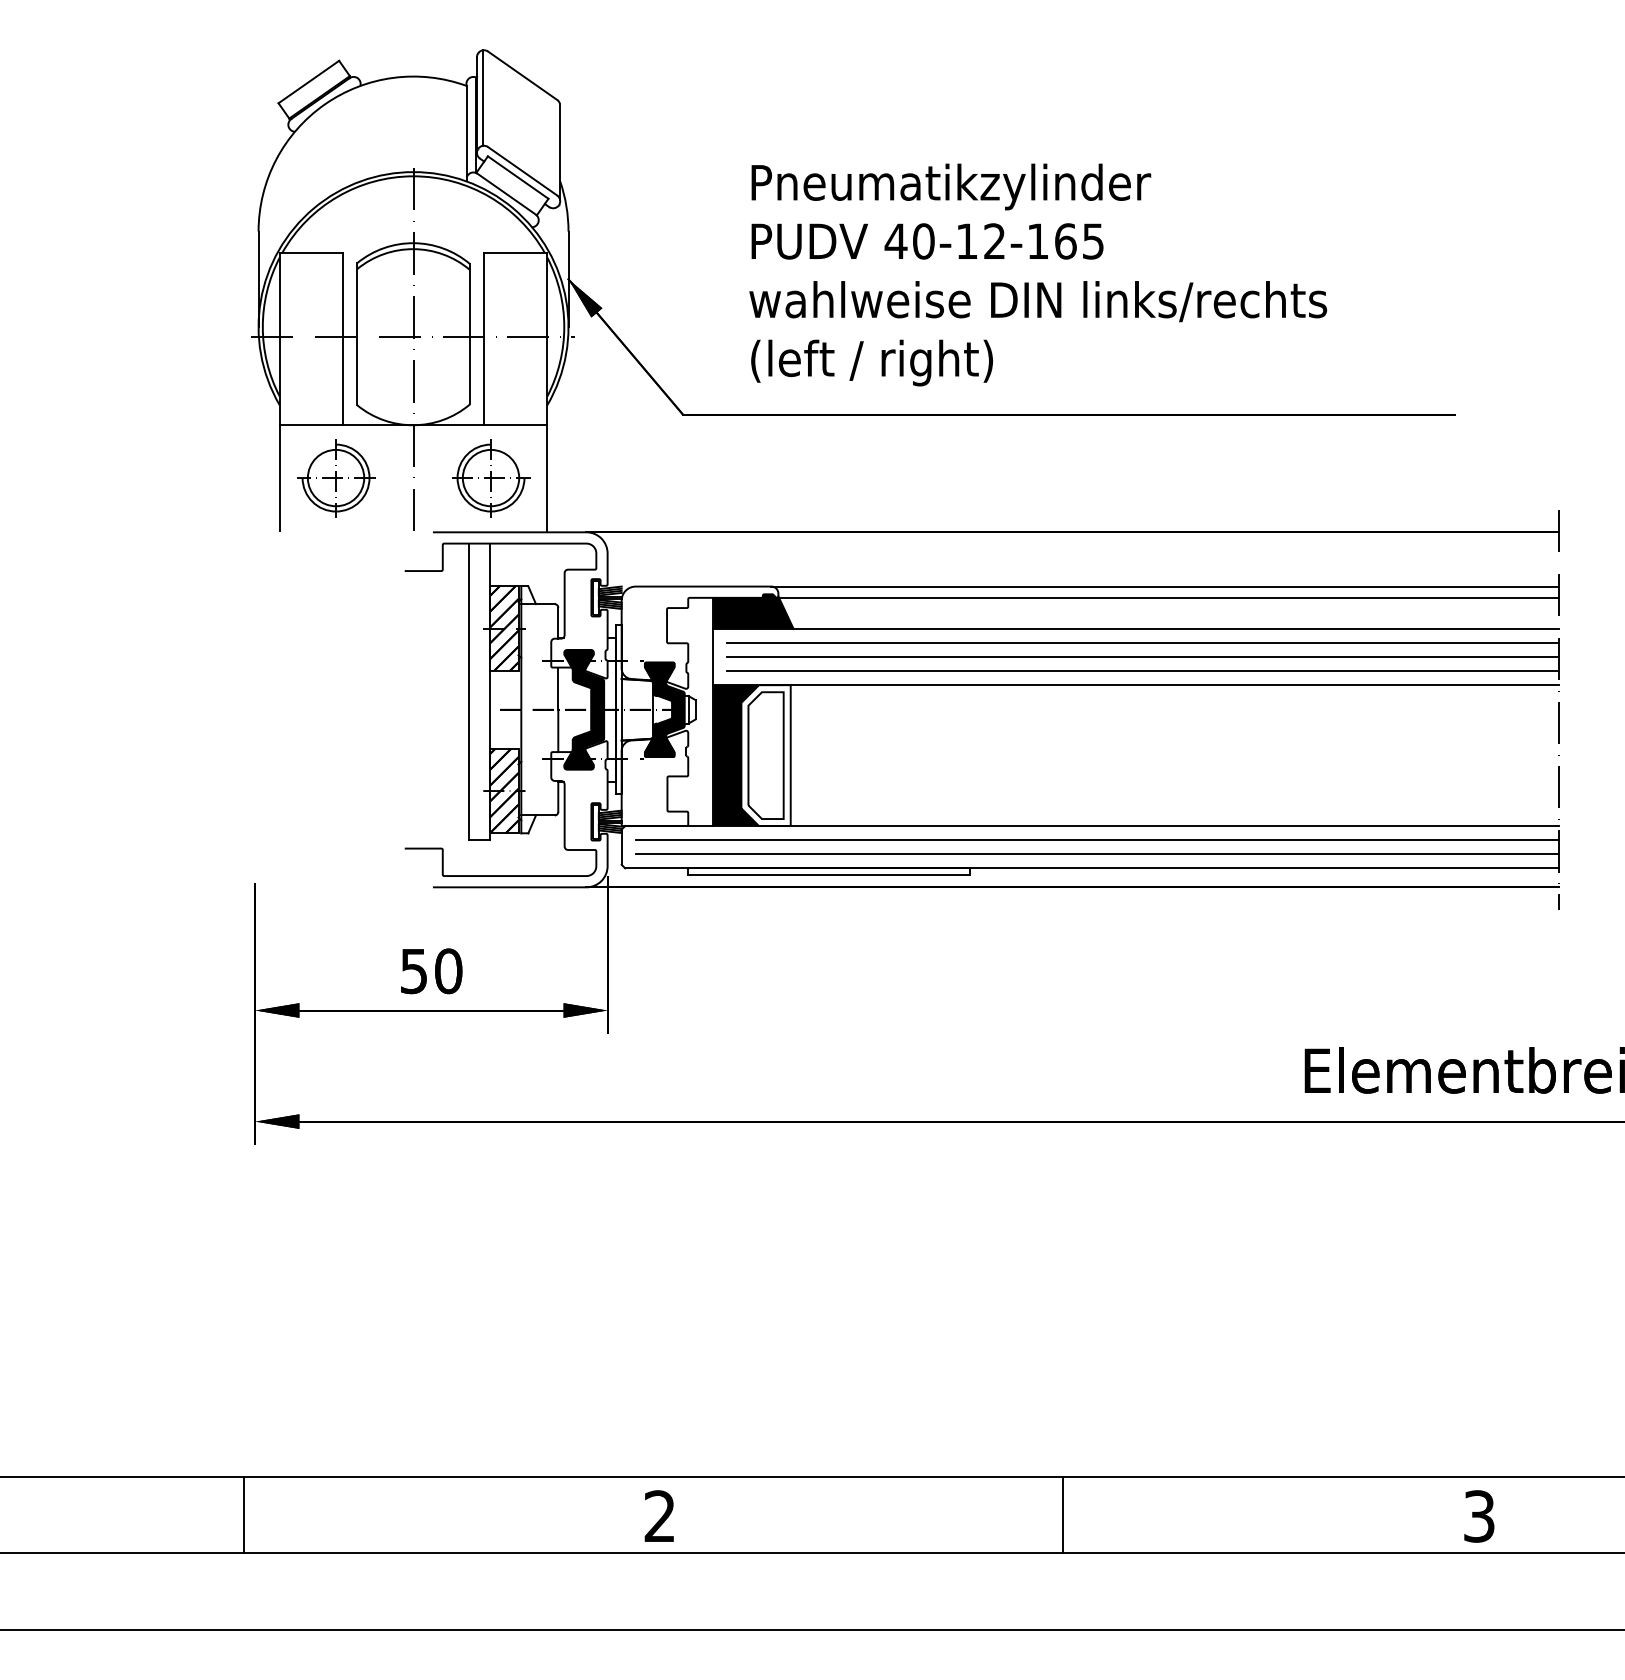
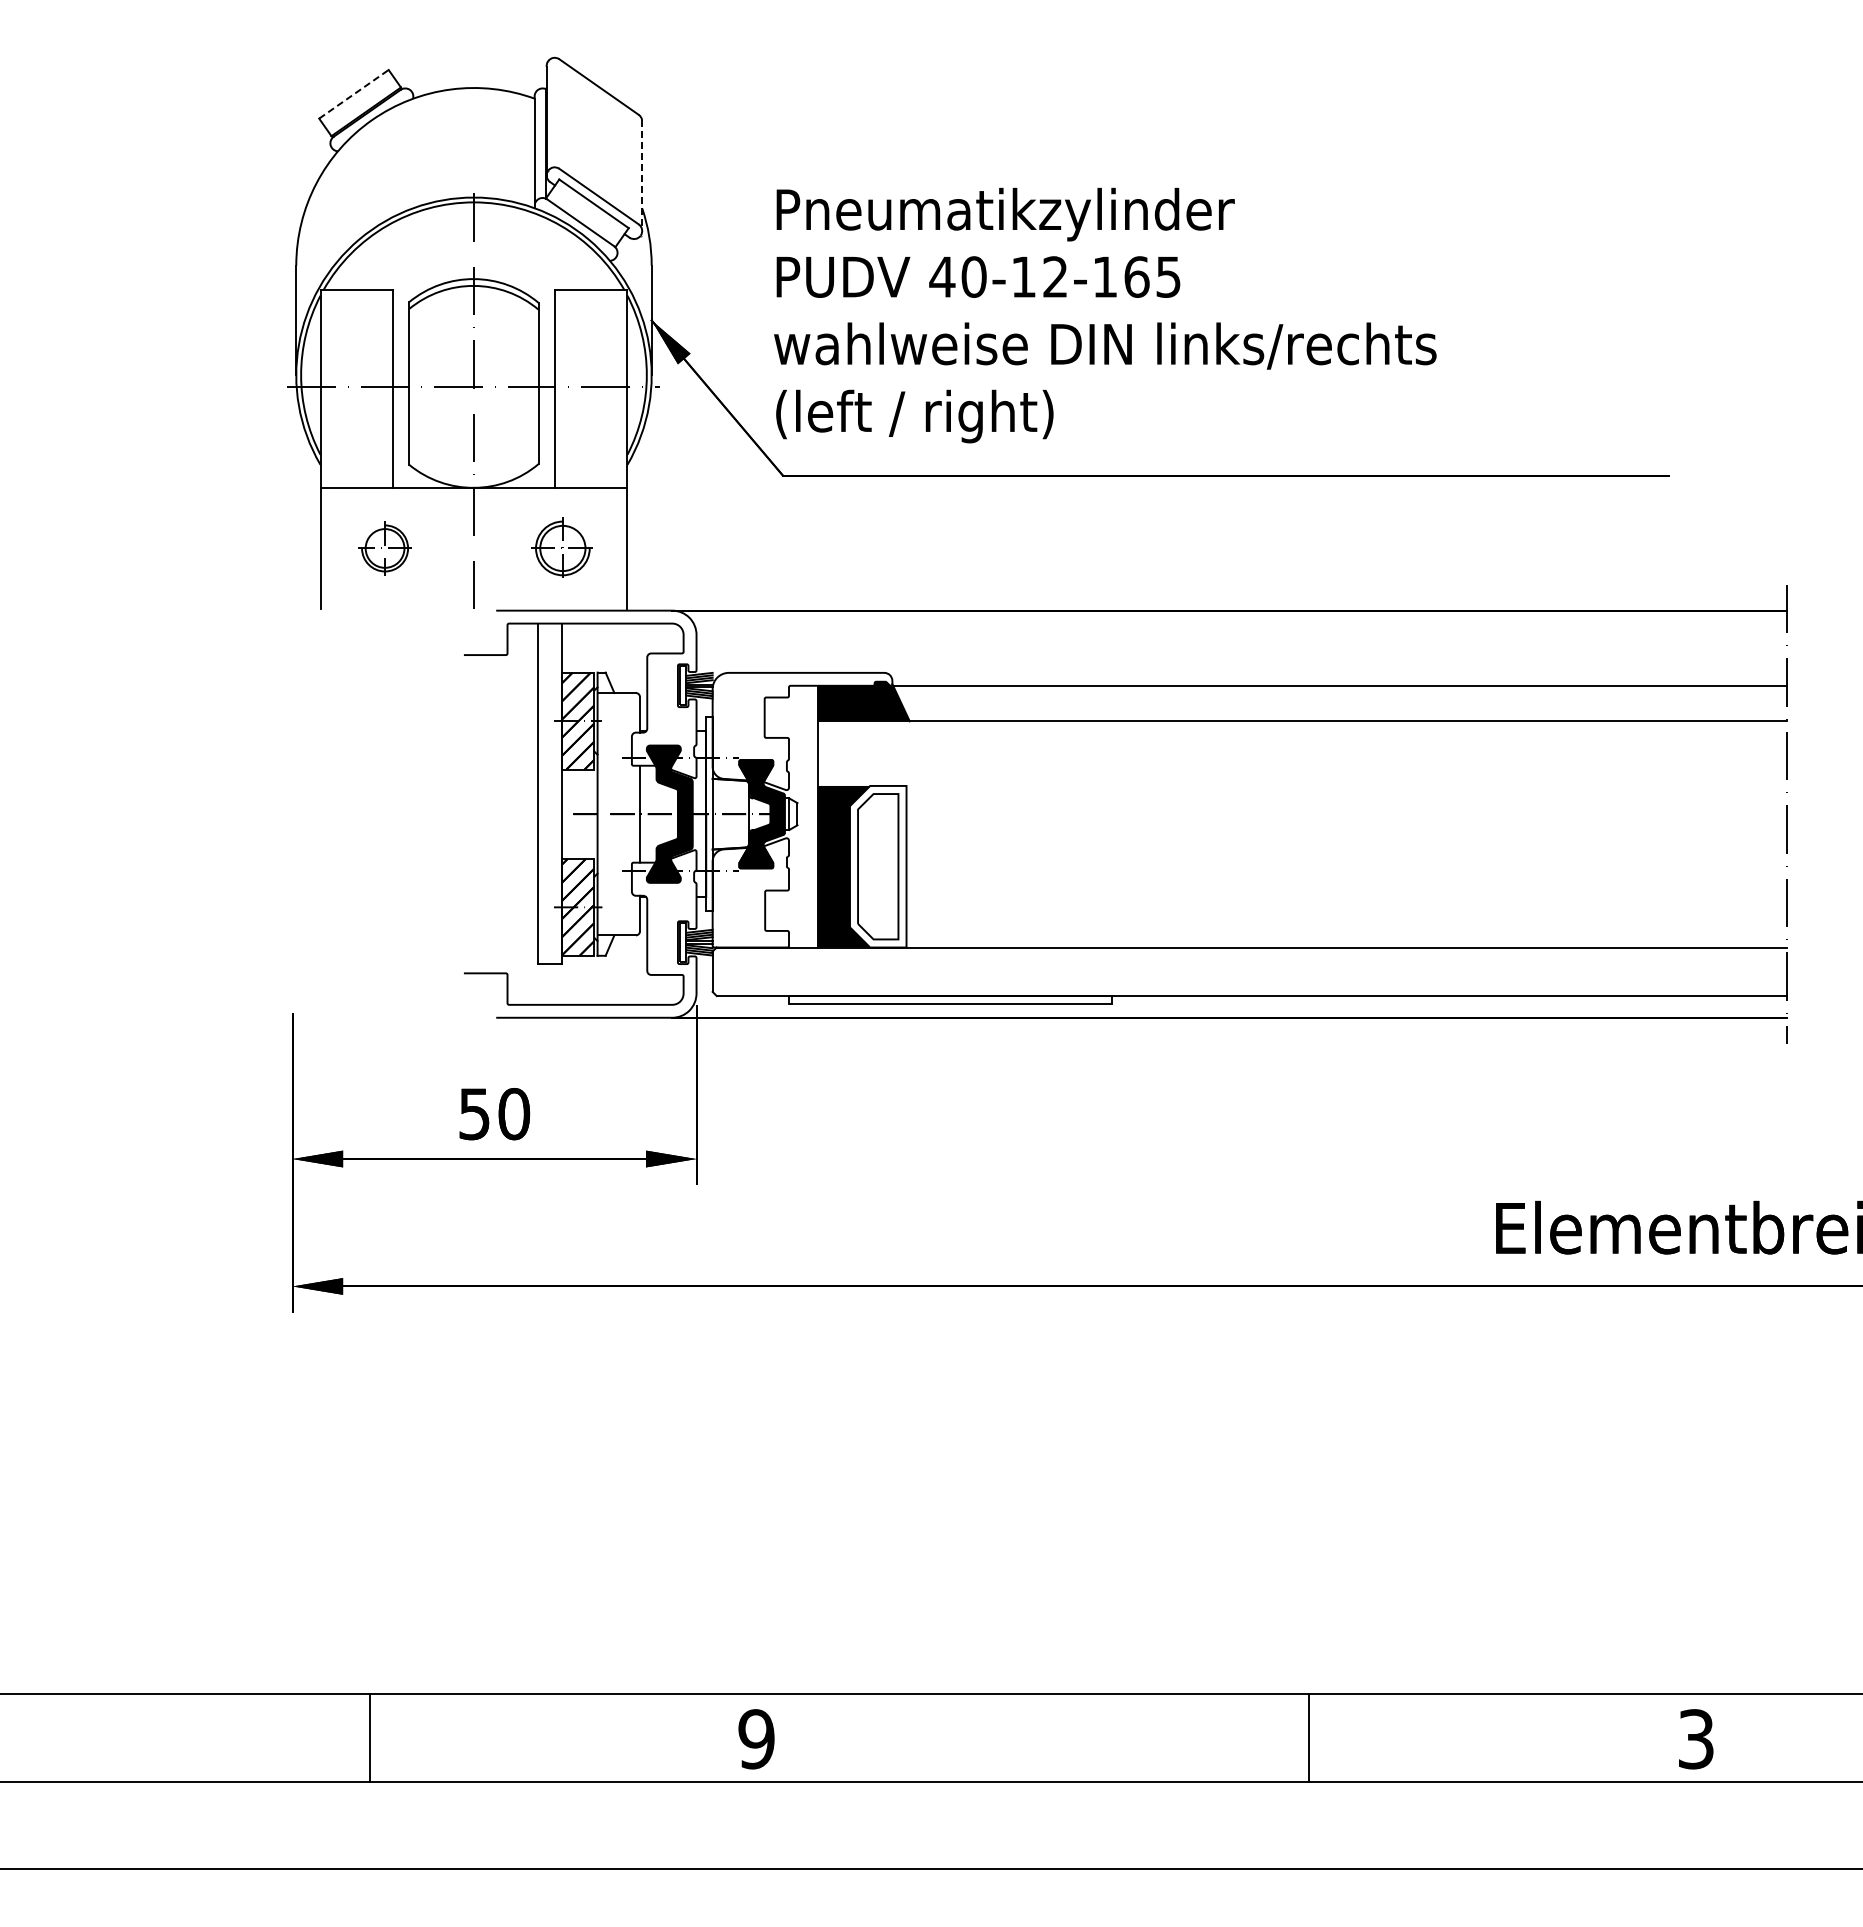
line: (309, 82) -> (354, 94), solid -> dashed
line: (482, 97) -> (553, 112), removed
line: (560, 151) -> (642, 174), solid -> dashed
text: (1038, 274) -> (1105, 315), moved
part: (335, 478) -> (384, 548), size x0.6
part: (490, 478) -> (562, 548), size x0.7
line: (1164, 586) -> (1335, 672), removed
line: (1142, 642) -> (1310, 737), removed
line: (1142, 656) -> (1310, 753), removed
line: (1142, 670) -> (1310, 769), removed
line: (1136, 684) -> (1302, 785), removed
line: (1096, 840) -> (1257, 963), removed
line: (1096, 853) -> (1257, 979), removed
line: (243, 1514) -> (369, 1737), moved
line: (1063, 1514) -> (1309, 1737), moved
text: (659, 1516) -> (756, 1739), 2 -> 9

